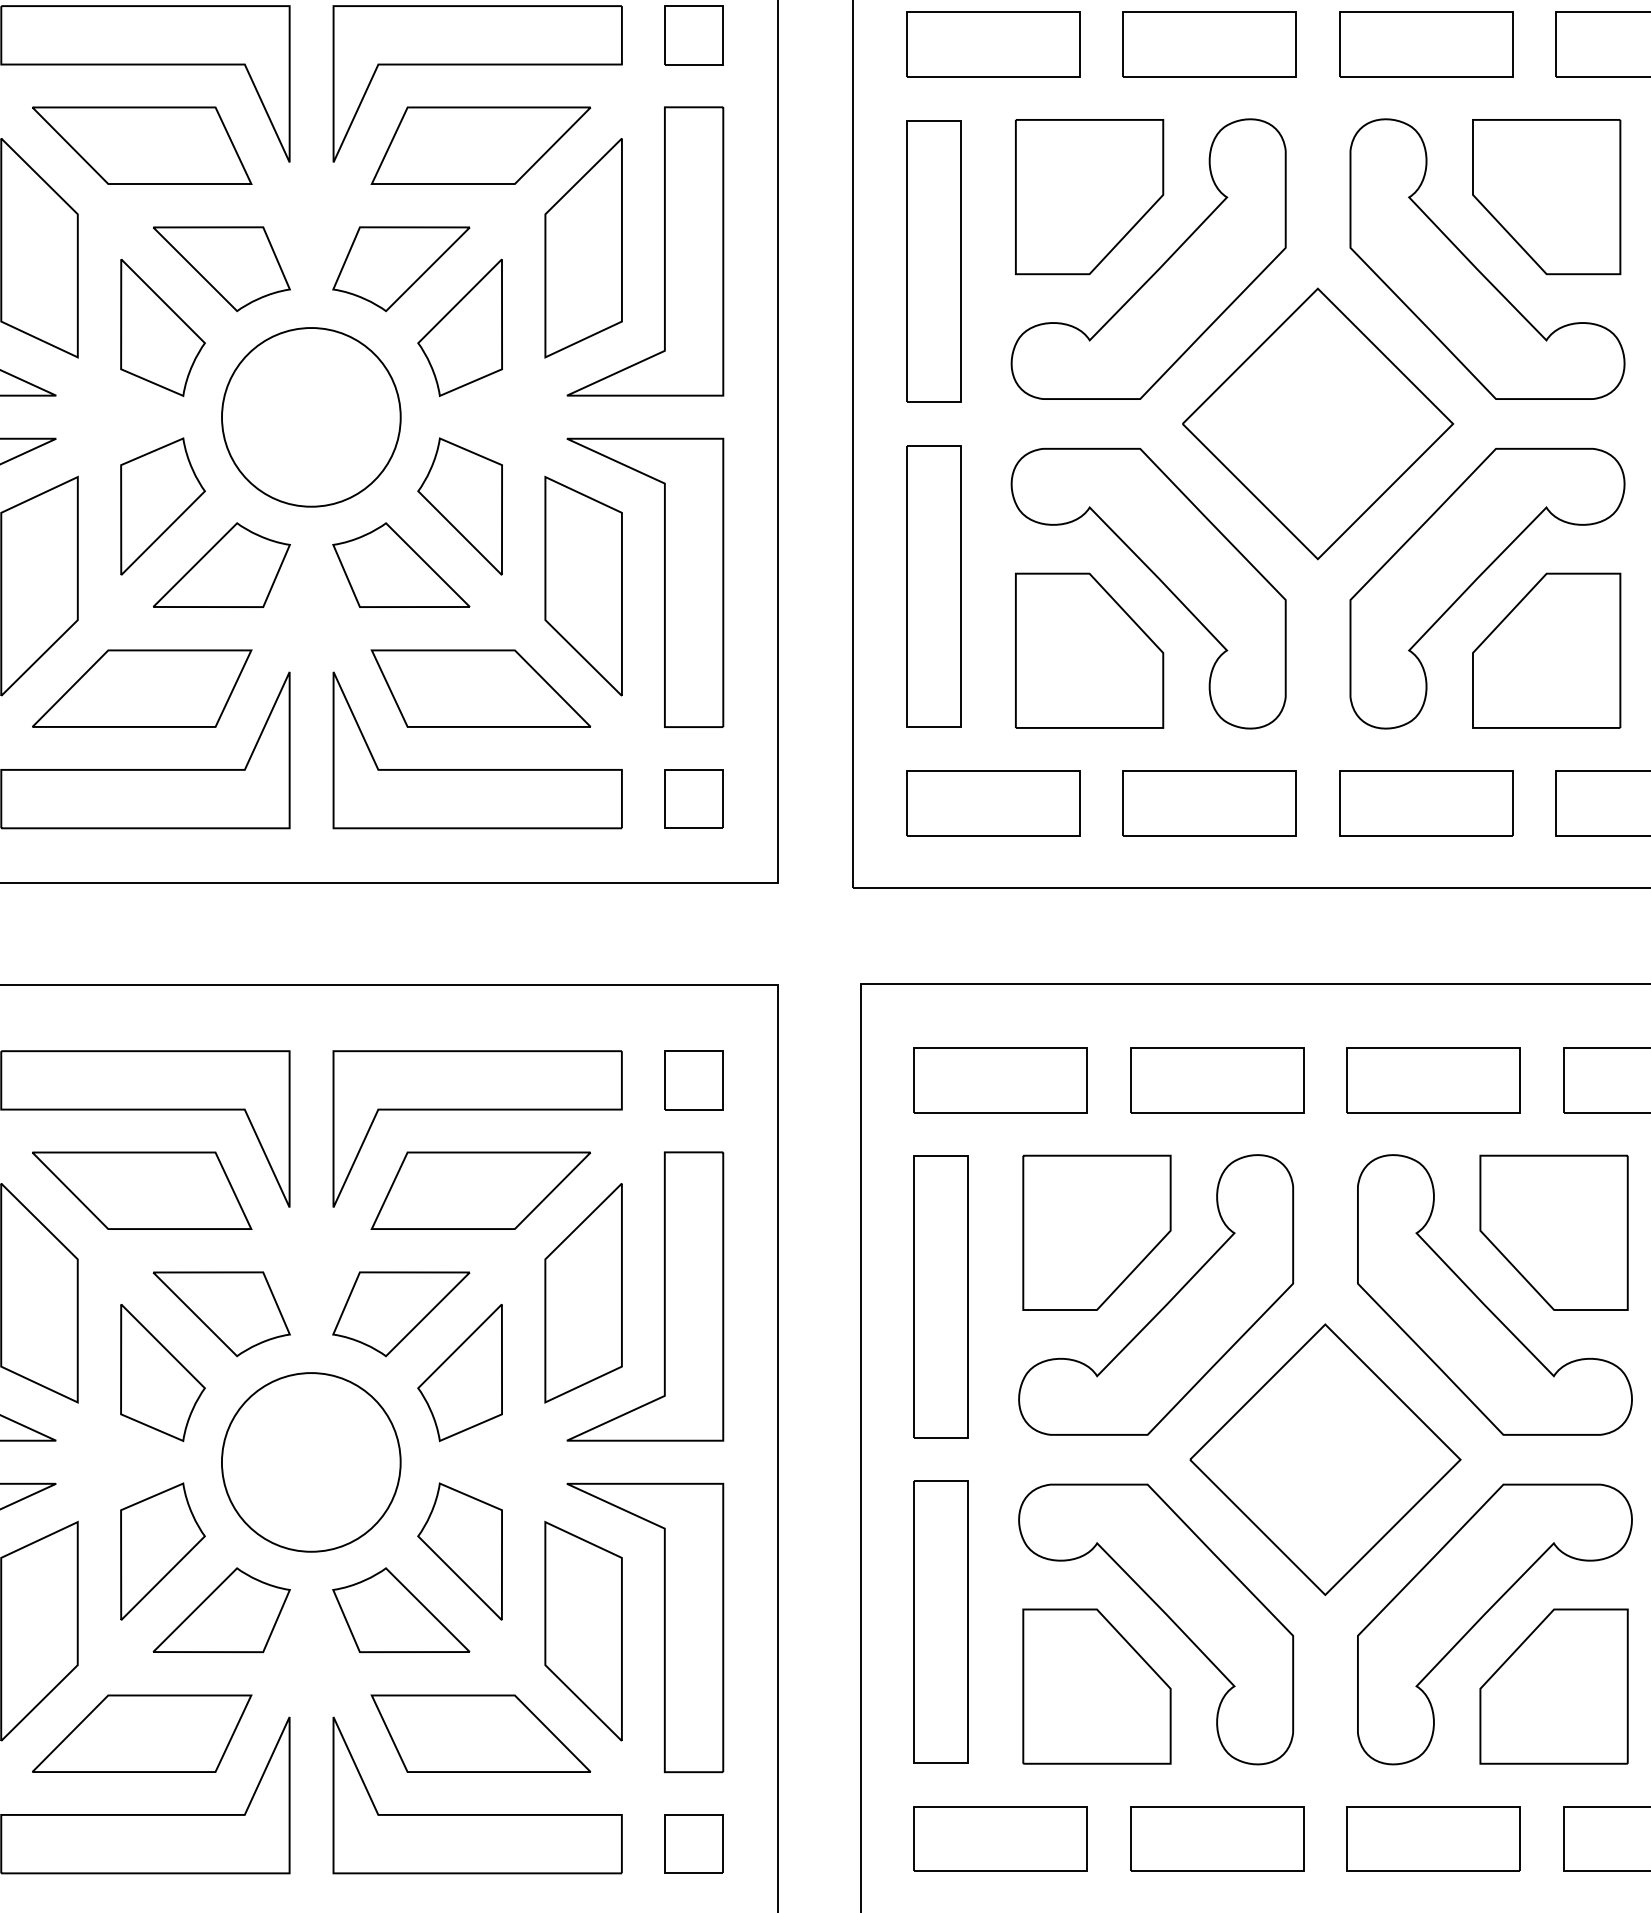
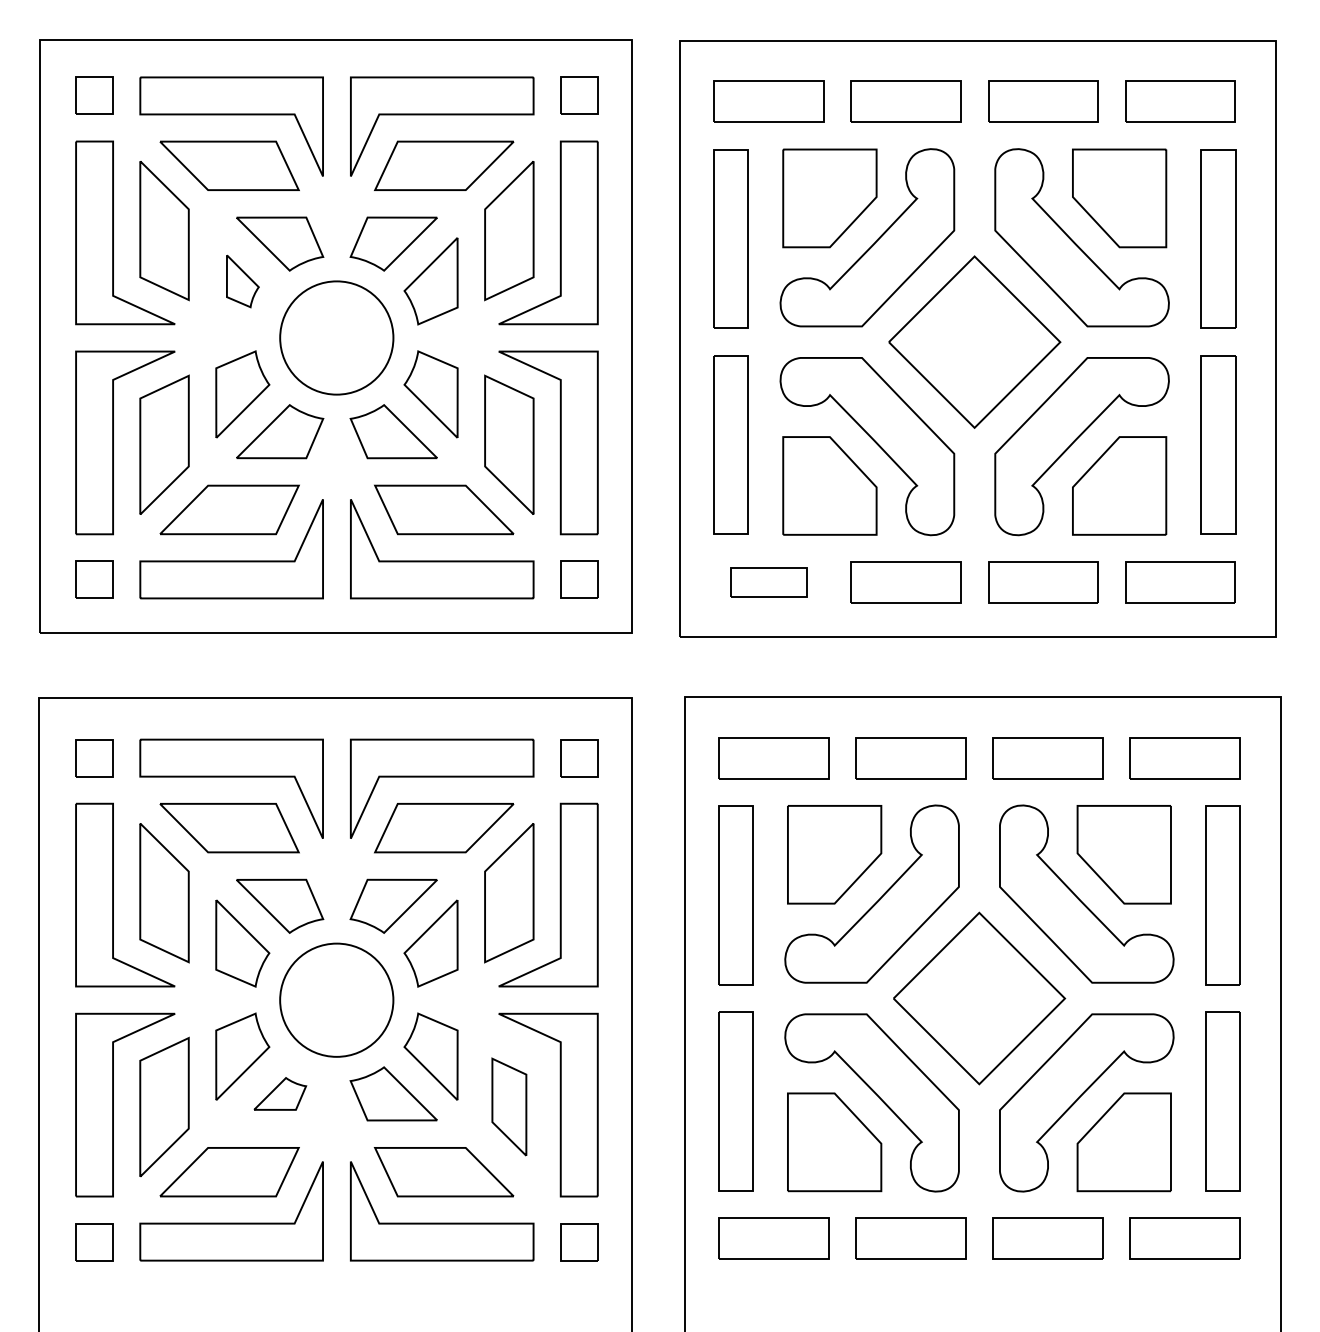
part: (162, 328) -> (242, 281), size x0.6
part: (992, 803) -> (768, 582), size x0.7
part: (222, 1609) -> (280, 1093), size x0.6
part: (583, 1630) -> (509, 1106), size x0.7

